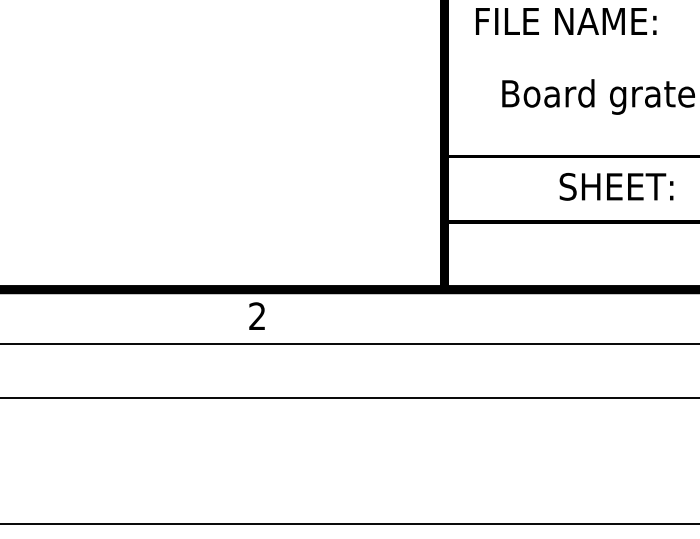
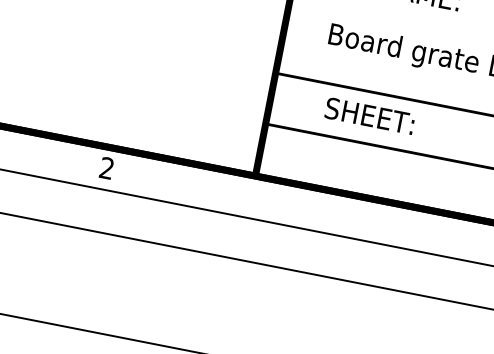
text: (616, 186) -> (370, 115), moved

